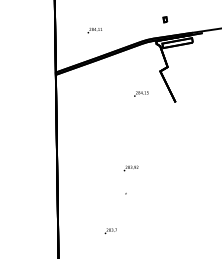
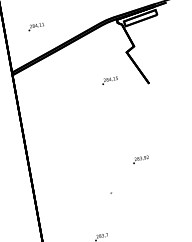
text: (94, 30) -> (35, 26), moved
text: (130, 168) -> (140, 159), moved

